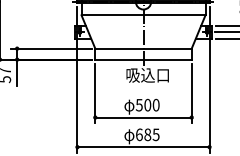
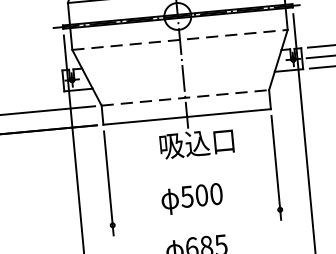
line: (143, 15) -> (179, 40), solid -> dashed
line: (144, 48) -> (187, 97), solid -> dashed
line: (143, 117) -> (196, 217), removed

